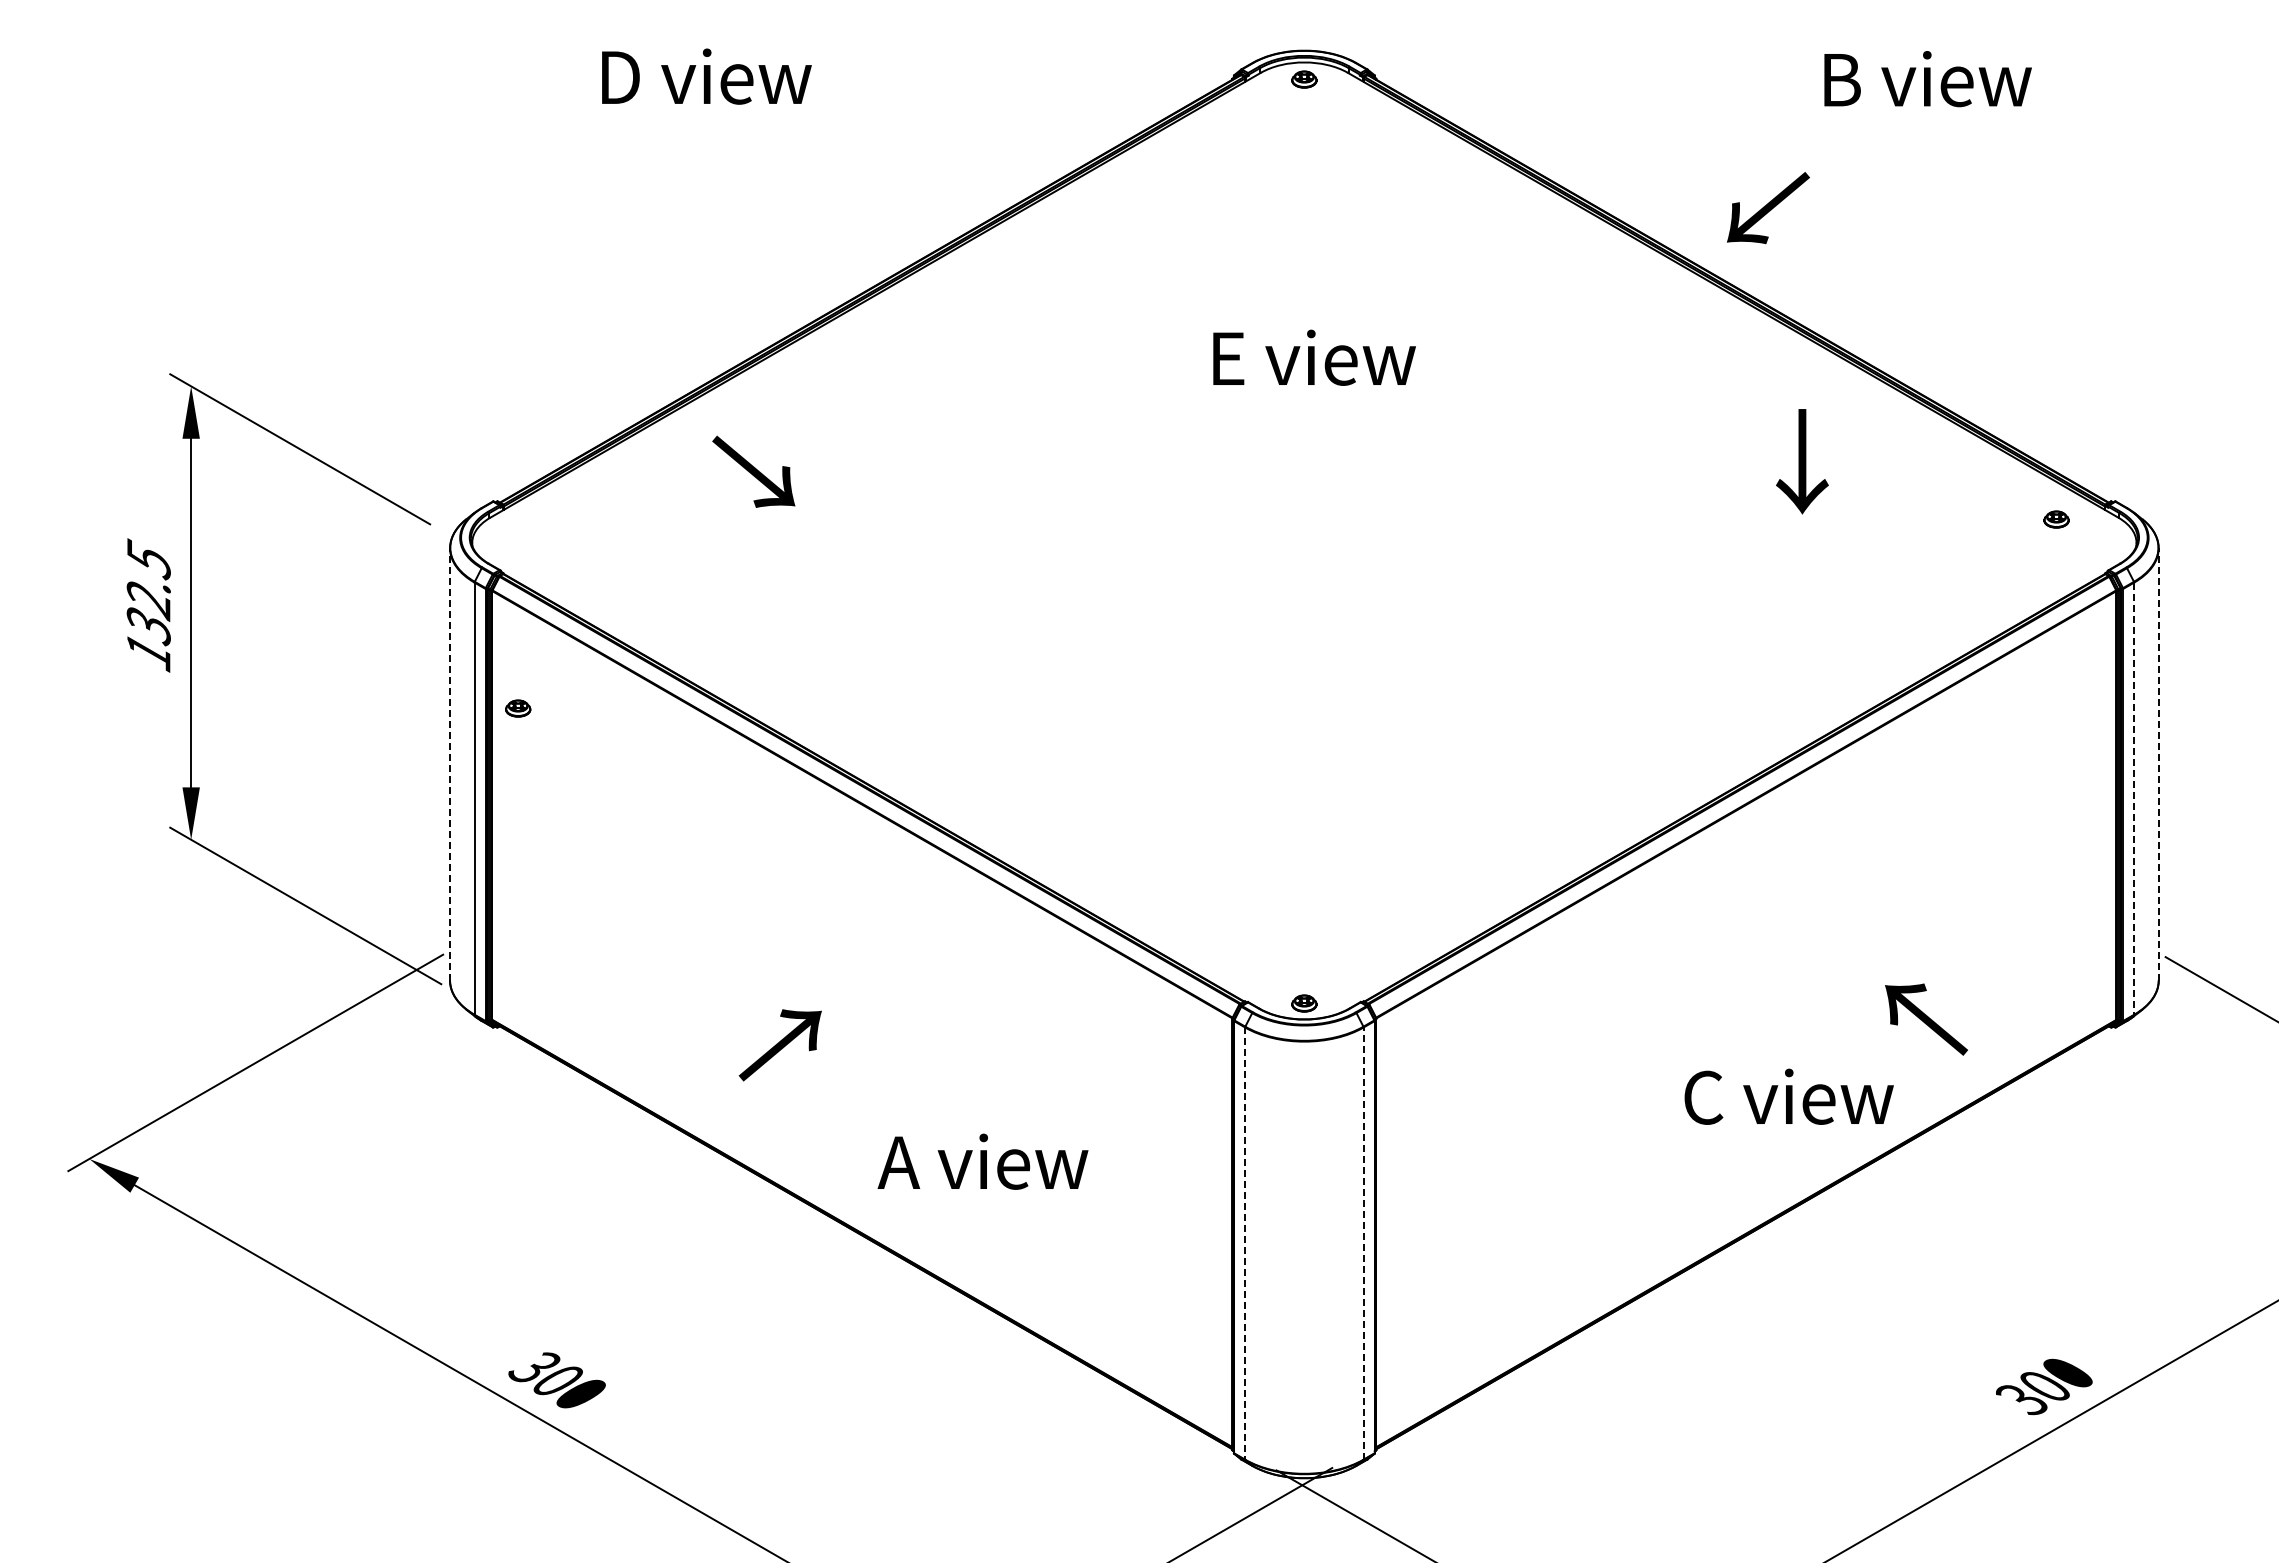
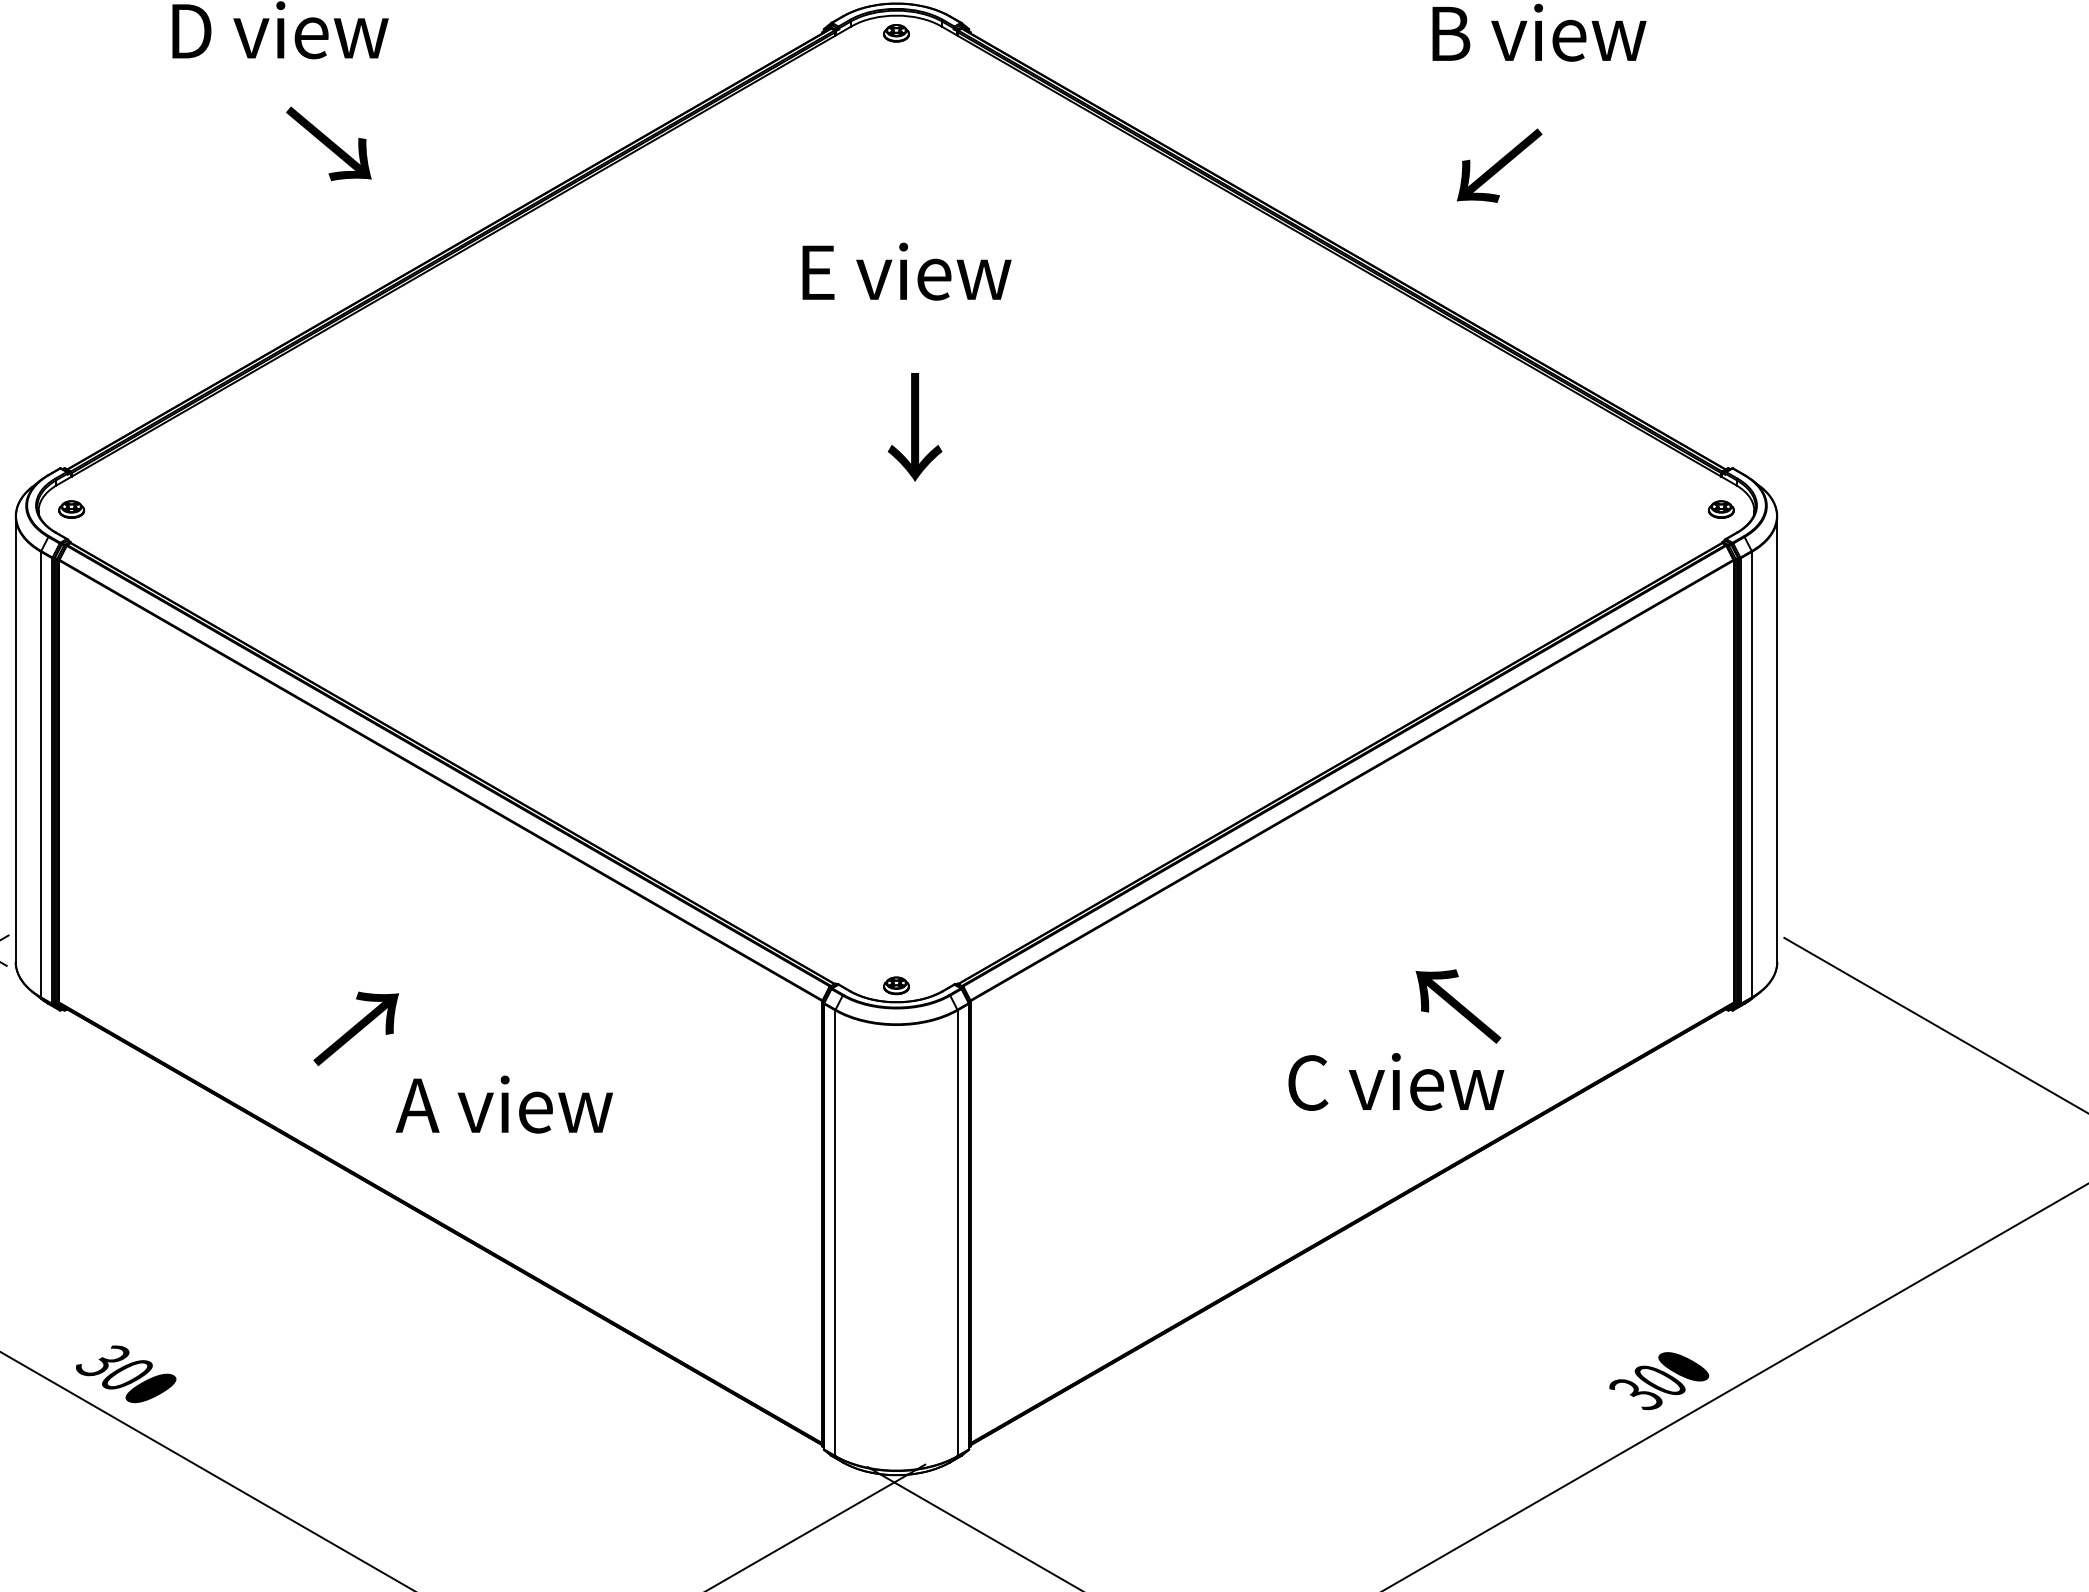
text: (1768, 208) -> (1499, 166), moved
text: (1314, 357) -> (906, 271), moved
text: (1802, 461) -> (915, 427), moved
text: (753, 471) -> (328, 143), moved
part: (2056, 519) -> (1721, 509), moved
part: (518, 708) -> (71, 509), moved
line: (450, 763) -> (16, 738), dashed -> solid
line: (2158, 763) -> (1777, 738), dashed -> solid
line: (2134, 799) -> (1752, 775), dashed -> solid
text: (1926, 1019) -> (1458, 1006), moved
text: (982, 1161) -> (503, 1104), moved
line: (1363, 1243) -> (957, 1233), dashed -> solid
line: (1245, 1244) -> (835, 1234), dashed -> solid

